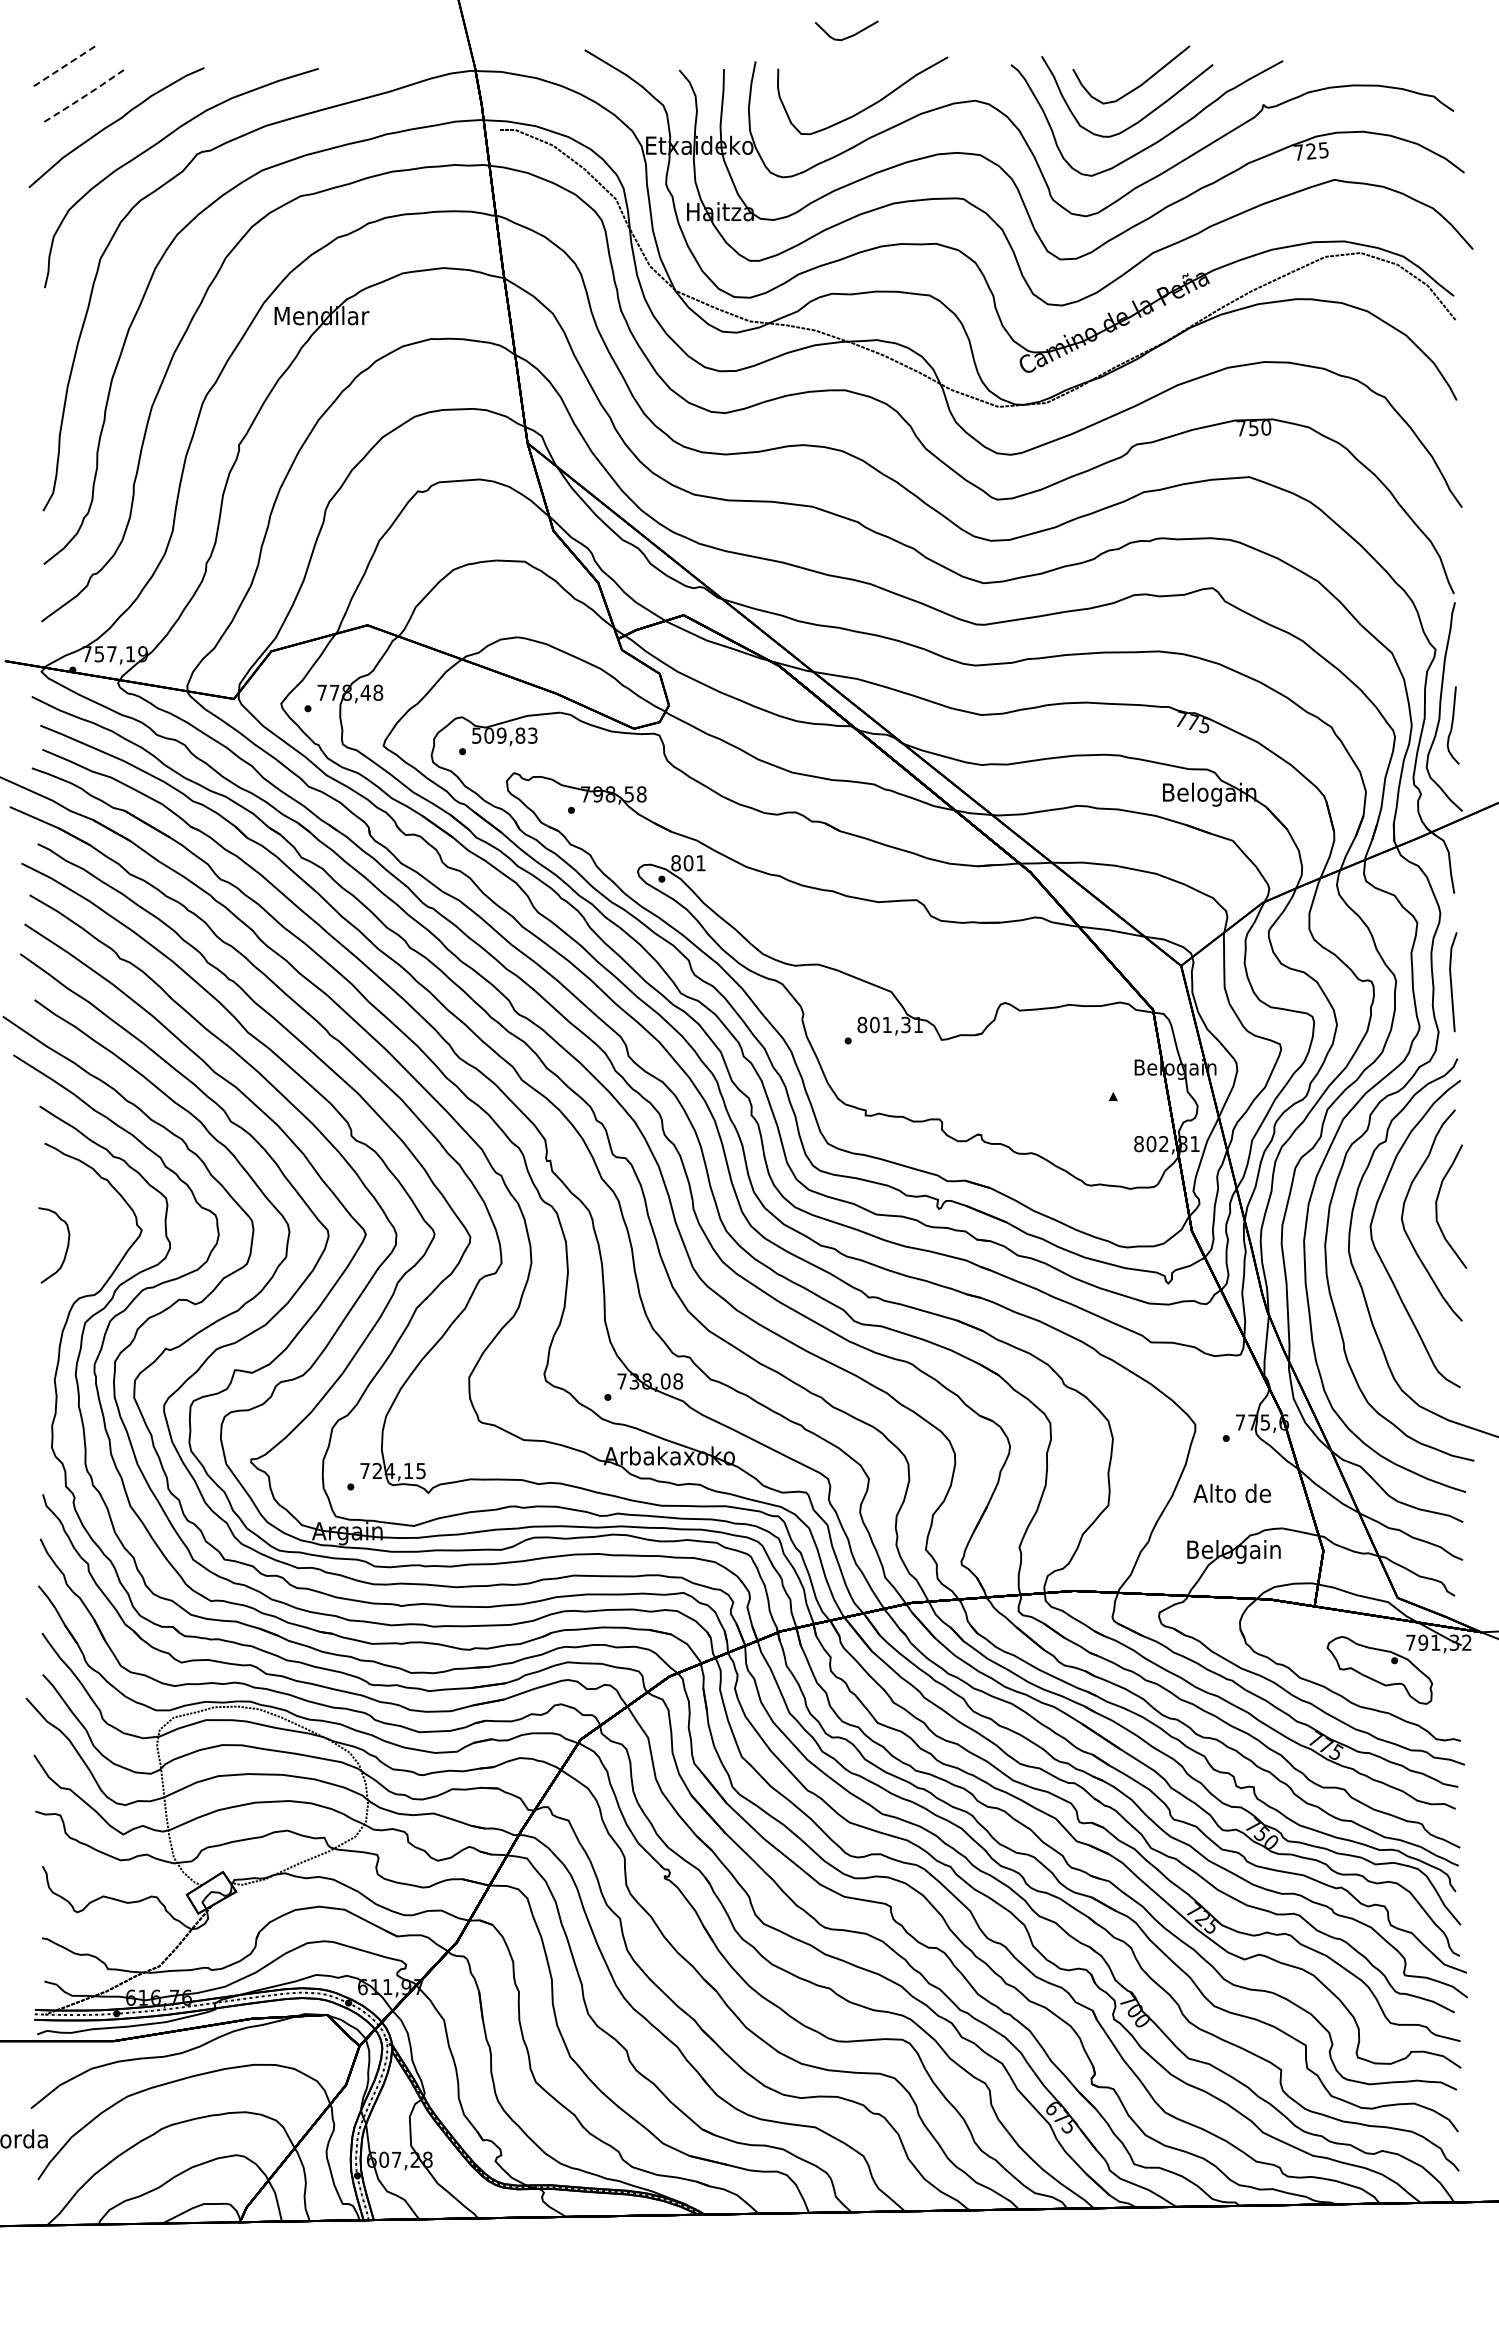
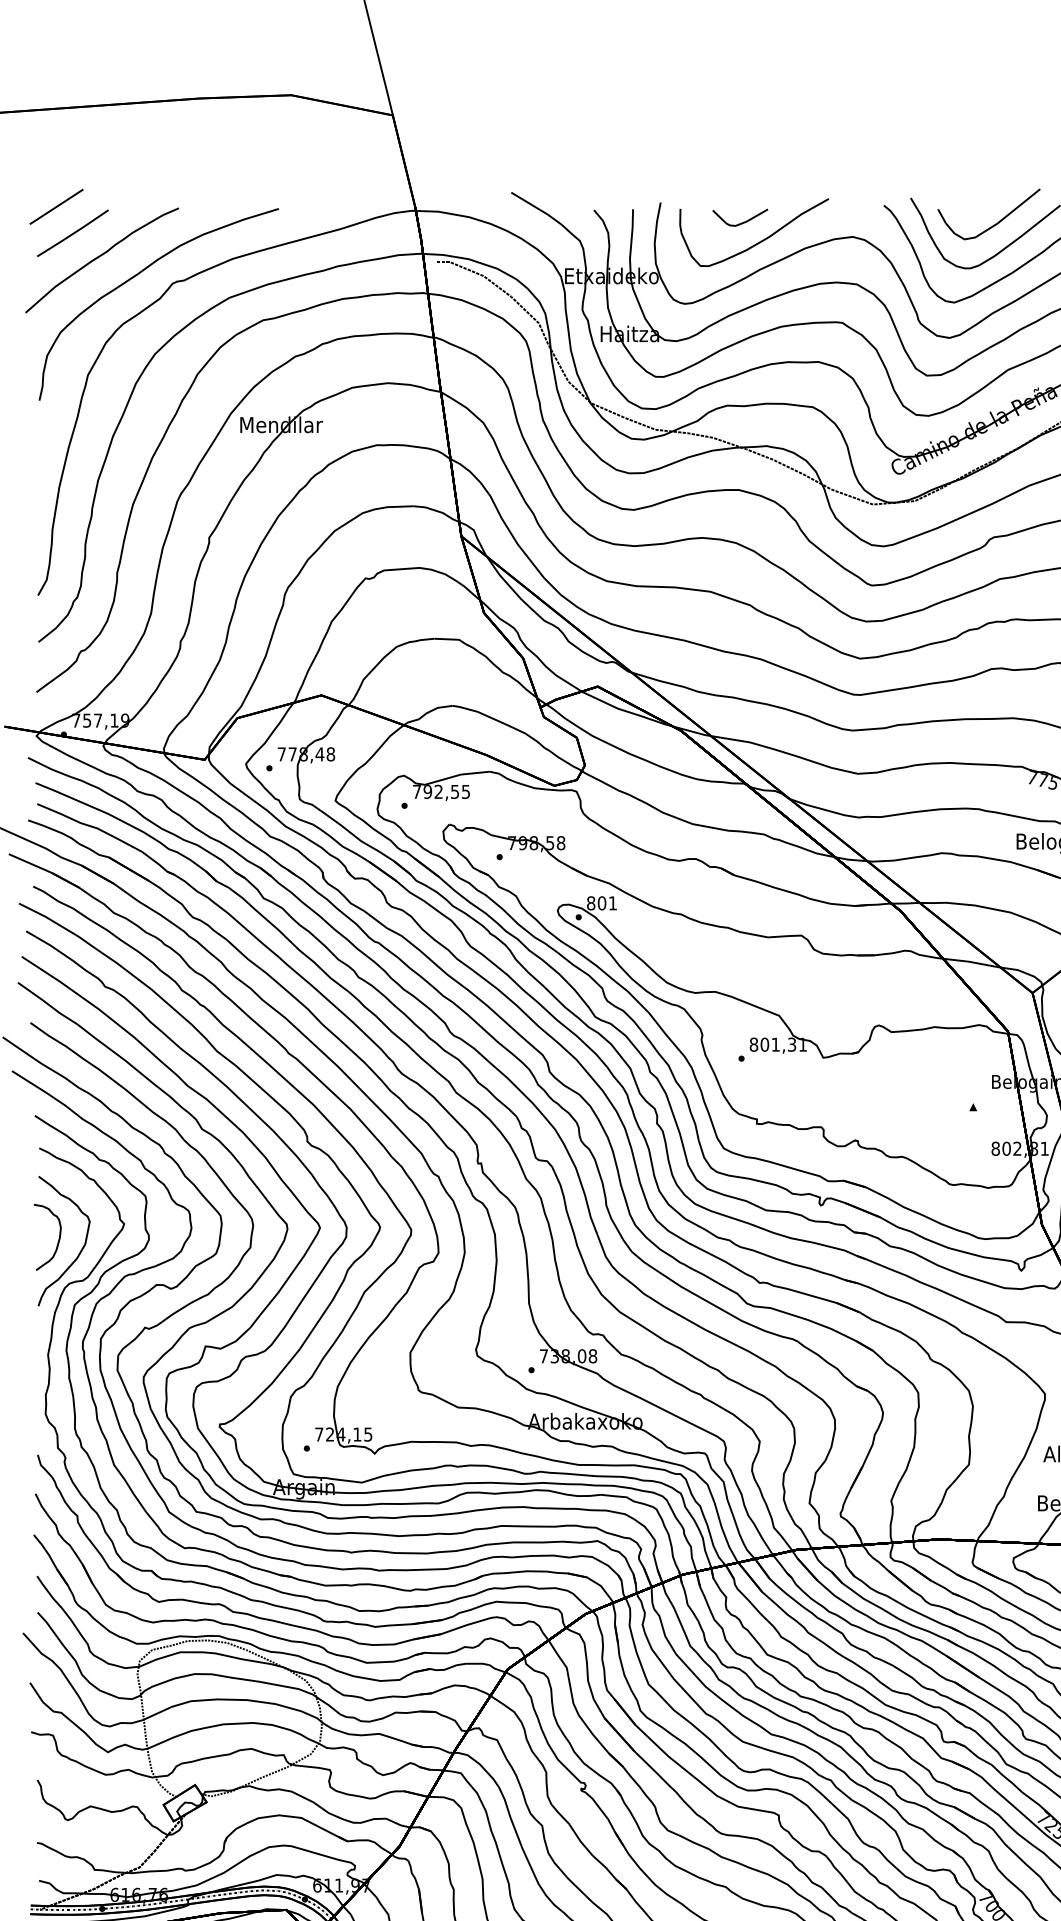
curve: (847, 36) -> (740, 222), moved
line: (64, 66) -> (56, 206), dashed -> solid
line: (83, 97) -> (73, 234), dashed -> solid
text: (504, 735) -> (441, 791), 509,83 -> 792,55
curve: (90, 1262) -> (79, 1252), added

